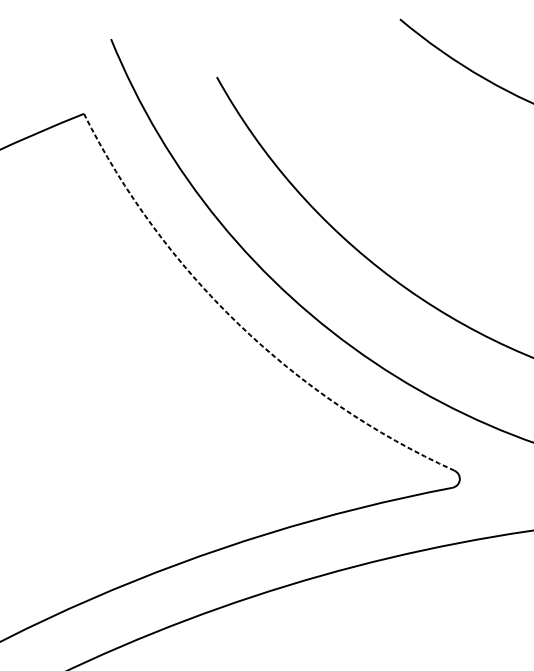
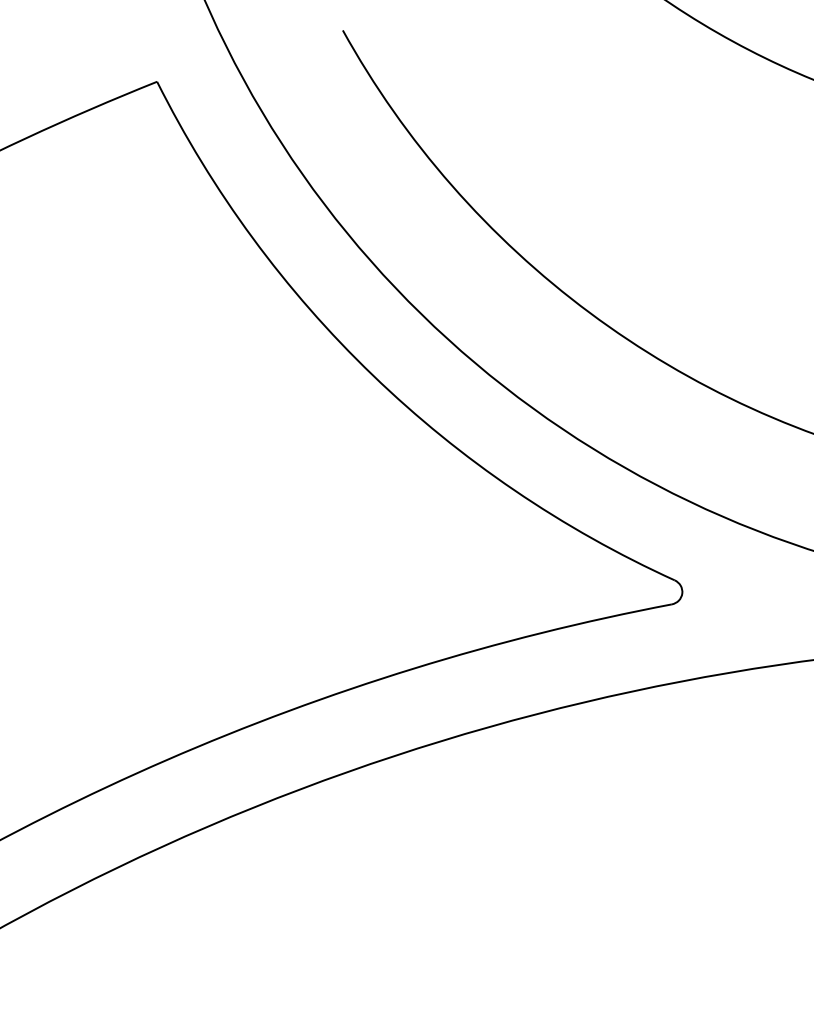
arc: (238, 324) -> (373, 375), dashed -> solid

